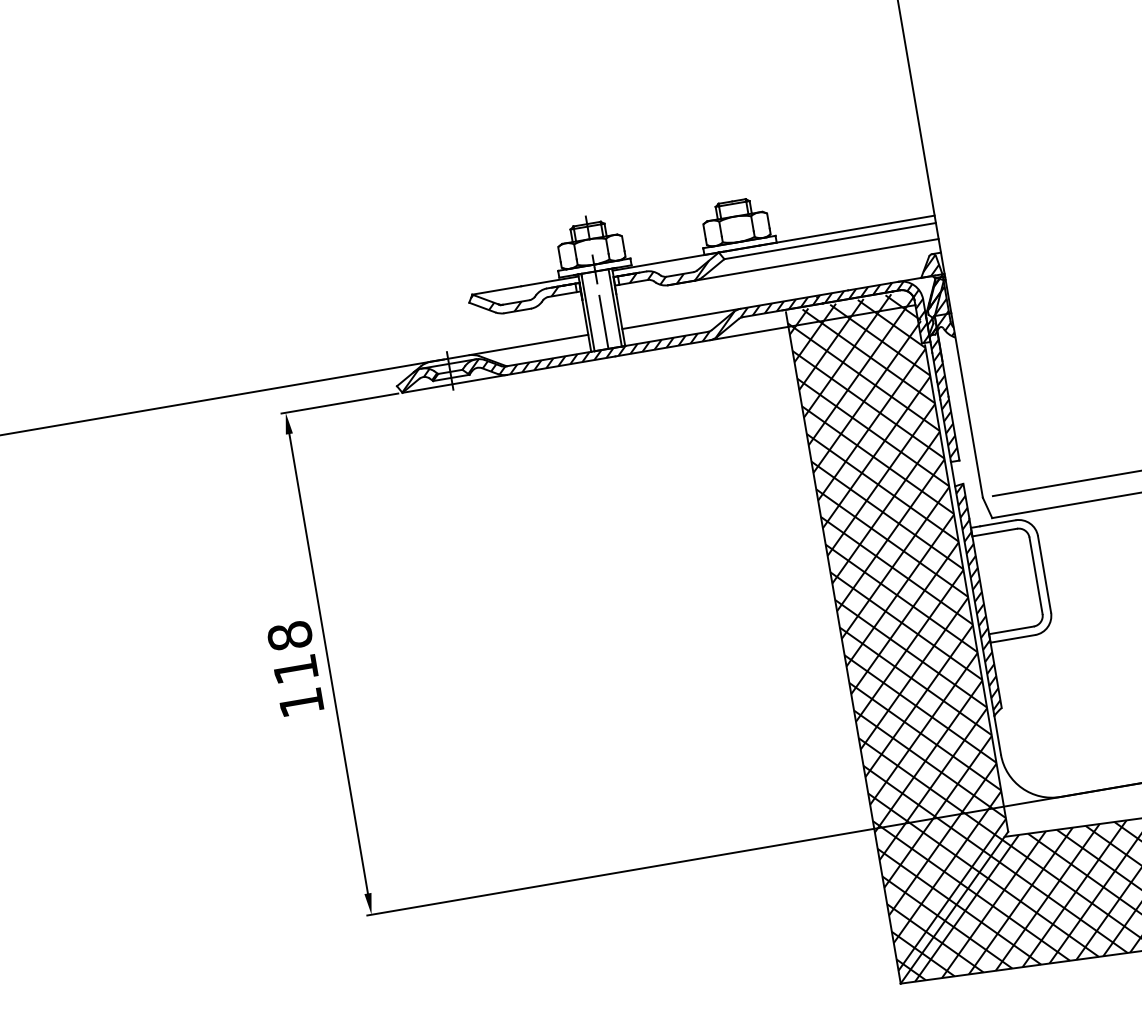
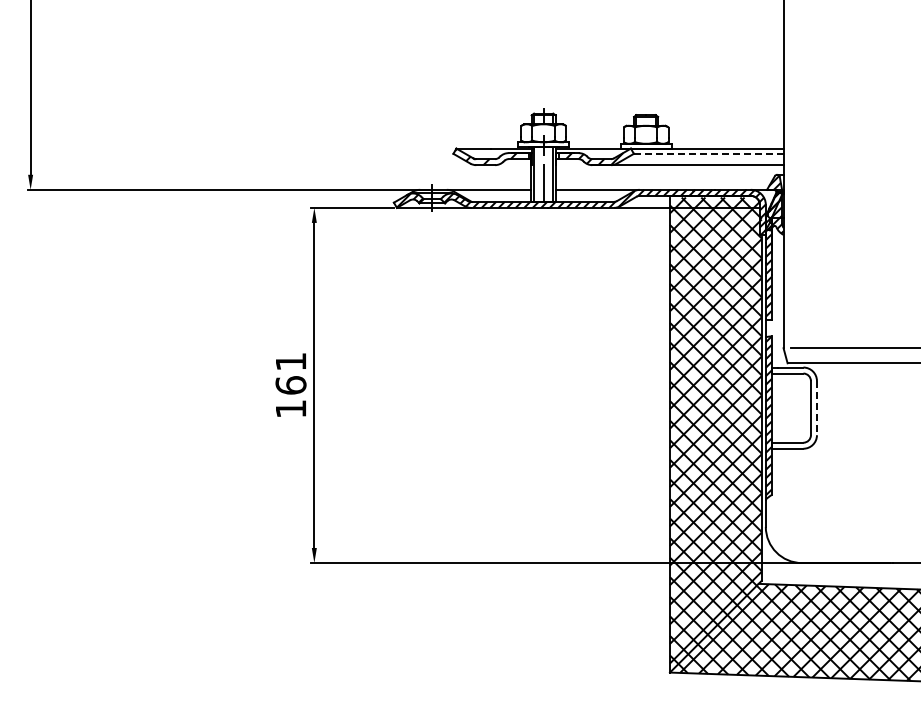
line: (829, 240) -> (708, 153), solid -> dashed
line: (1043, 575) -> (816, 408), solid -> dashed
text: (292, 652) -> (290, 373), 118 -> 161

